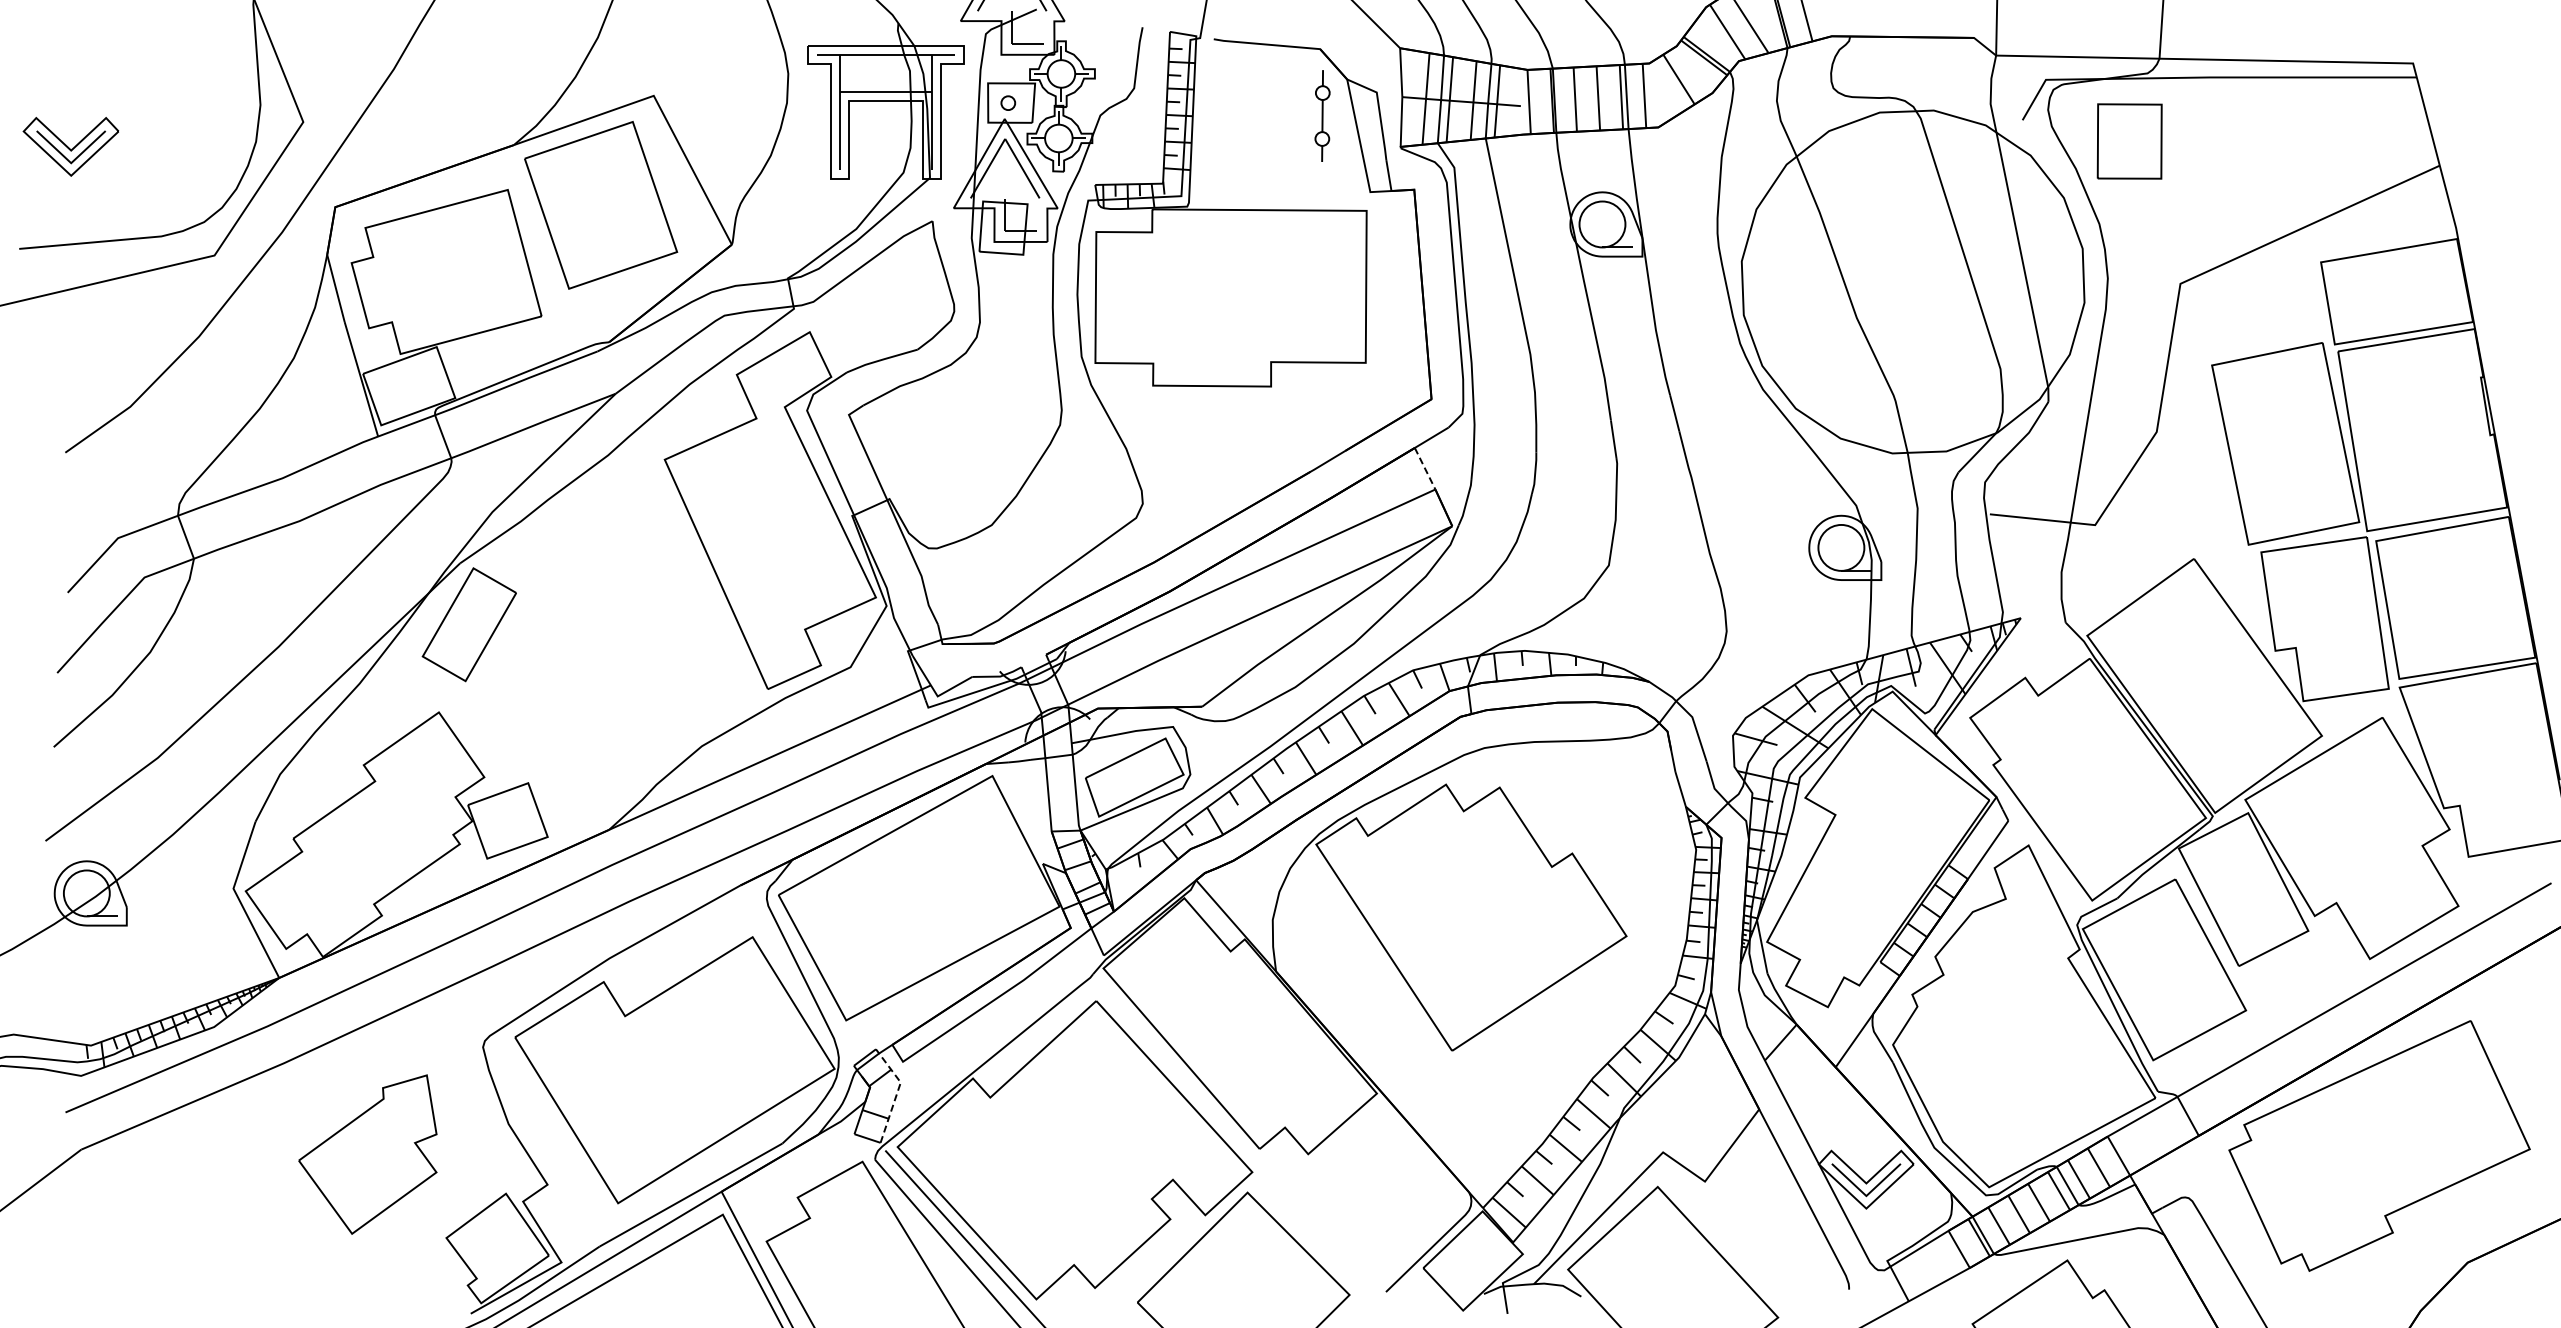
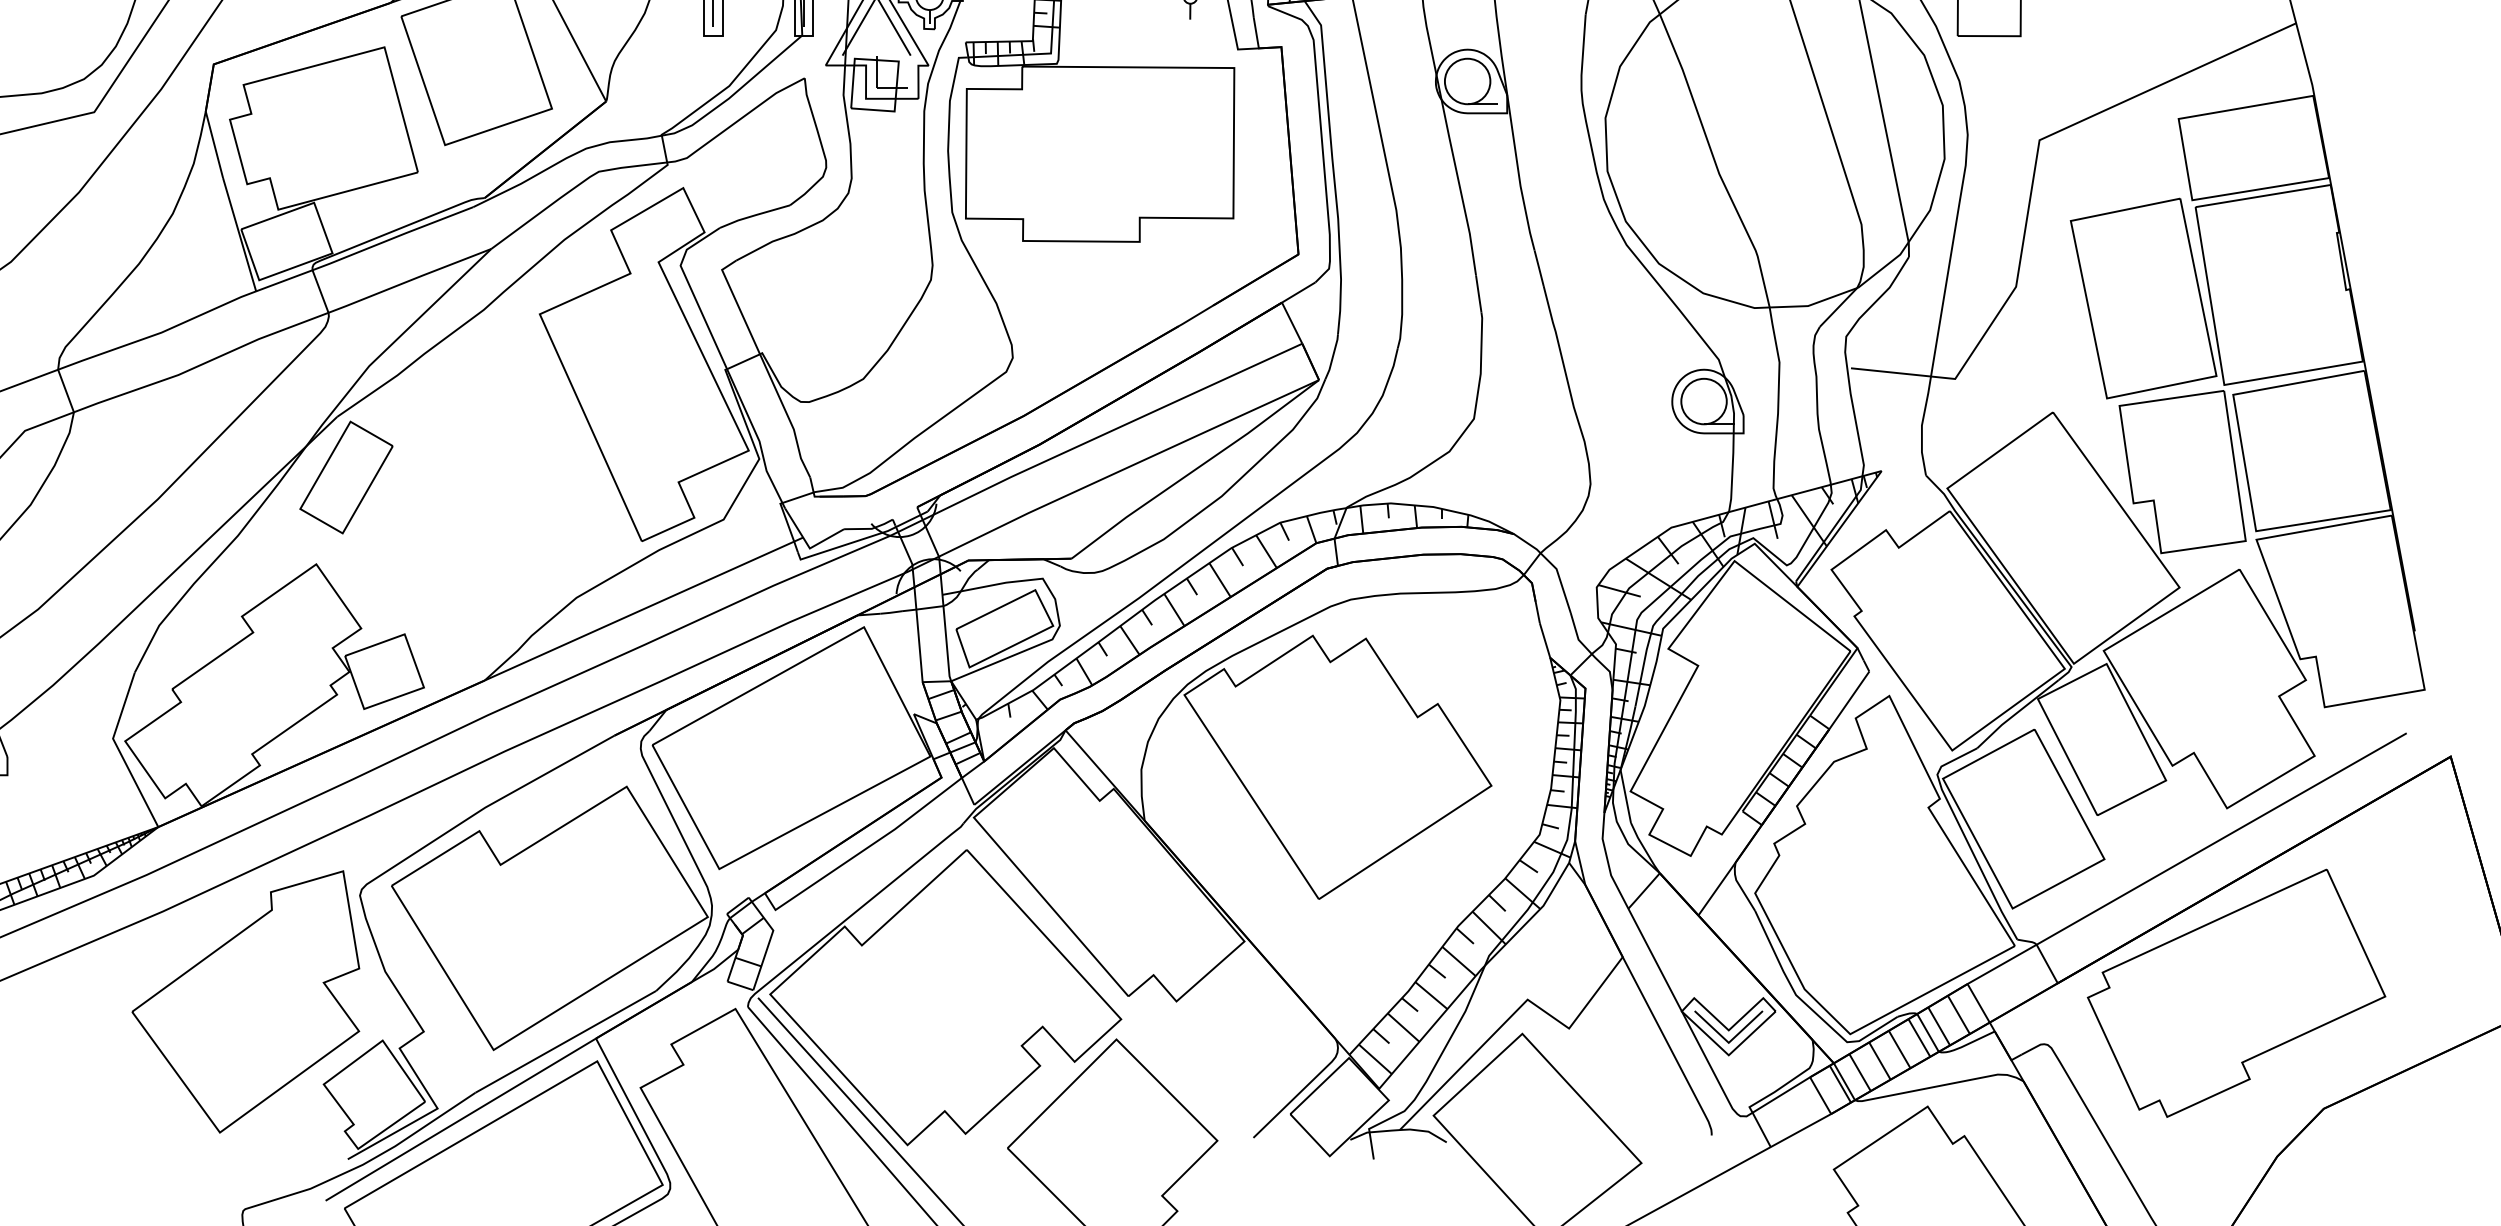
line: (1425, 469) -> (1292, 323), dashed -> solid
line: (897, 1091) -> (770, 939), dashed -> solid
part: (367, 1154) -> (245, 1001), size x1.67

